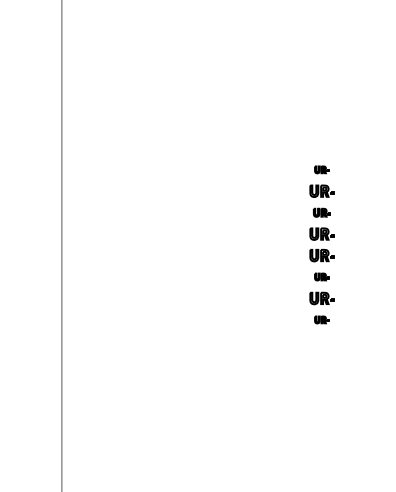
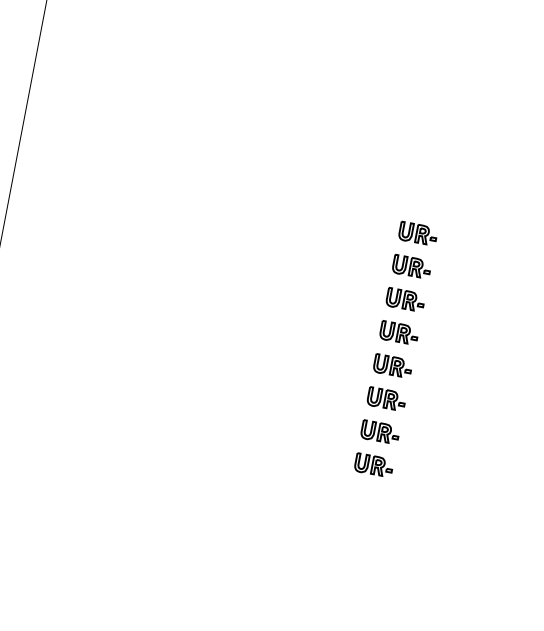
part: (321, 169) -> (417, 233), size x1.67
part: (321, 212) -> (404, 299), size x1.43
part: (321, 276) -> (385, 398), size x1.67
part: (321, 319) -> (373, 464), size x1.67

